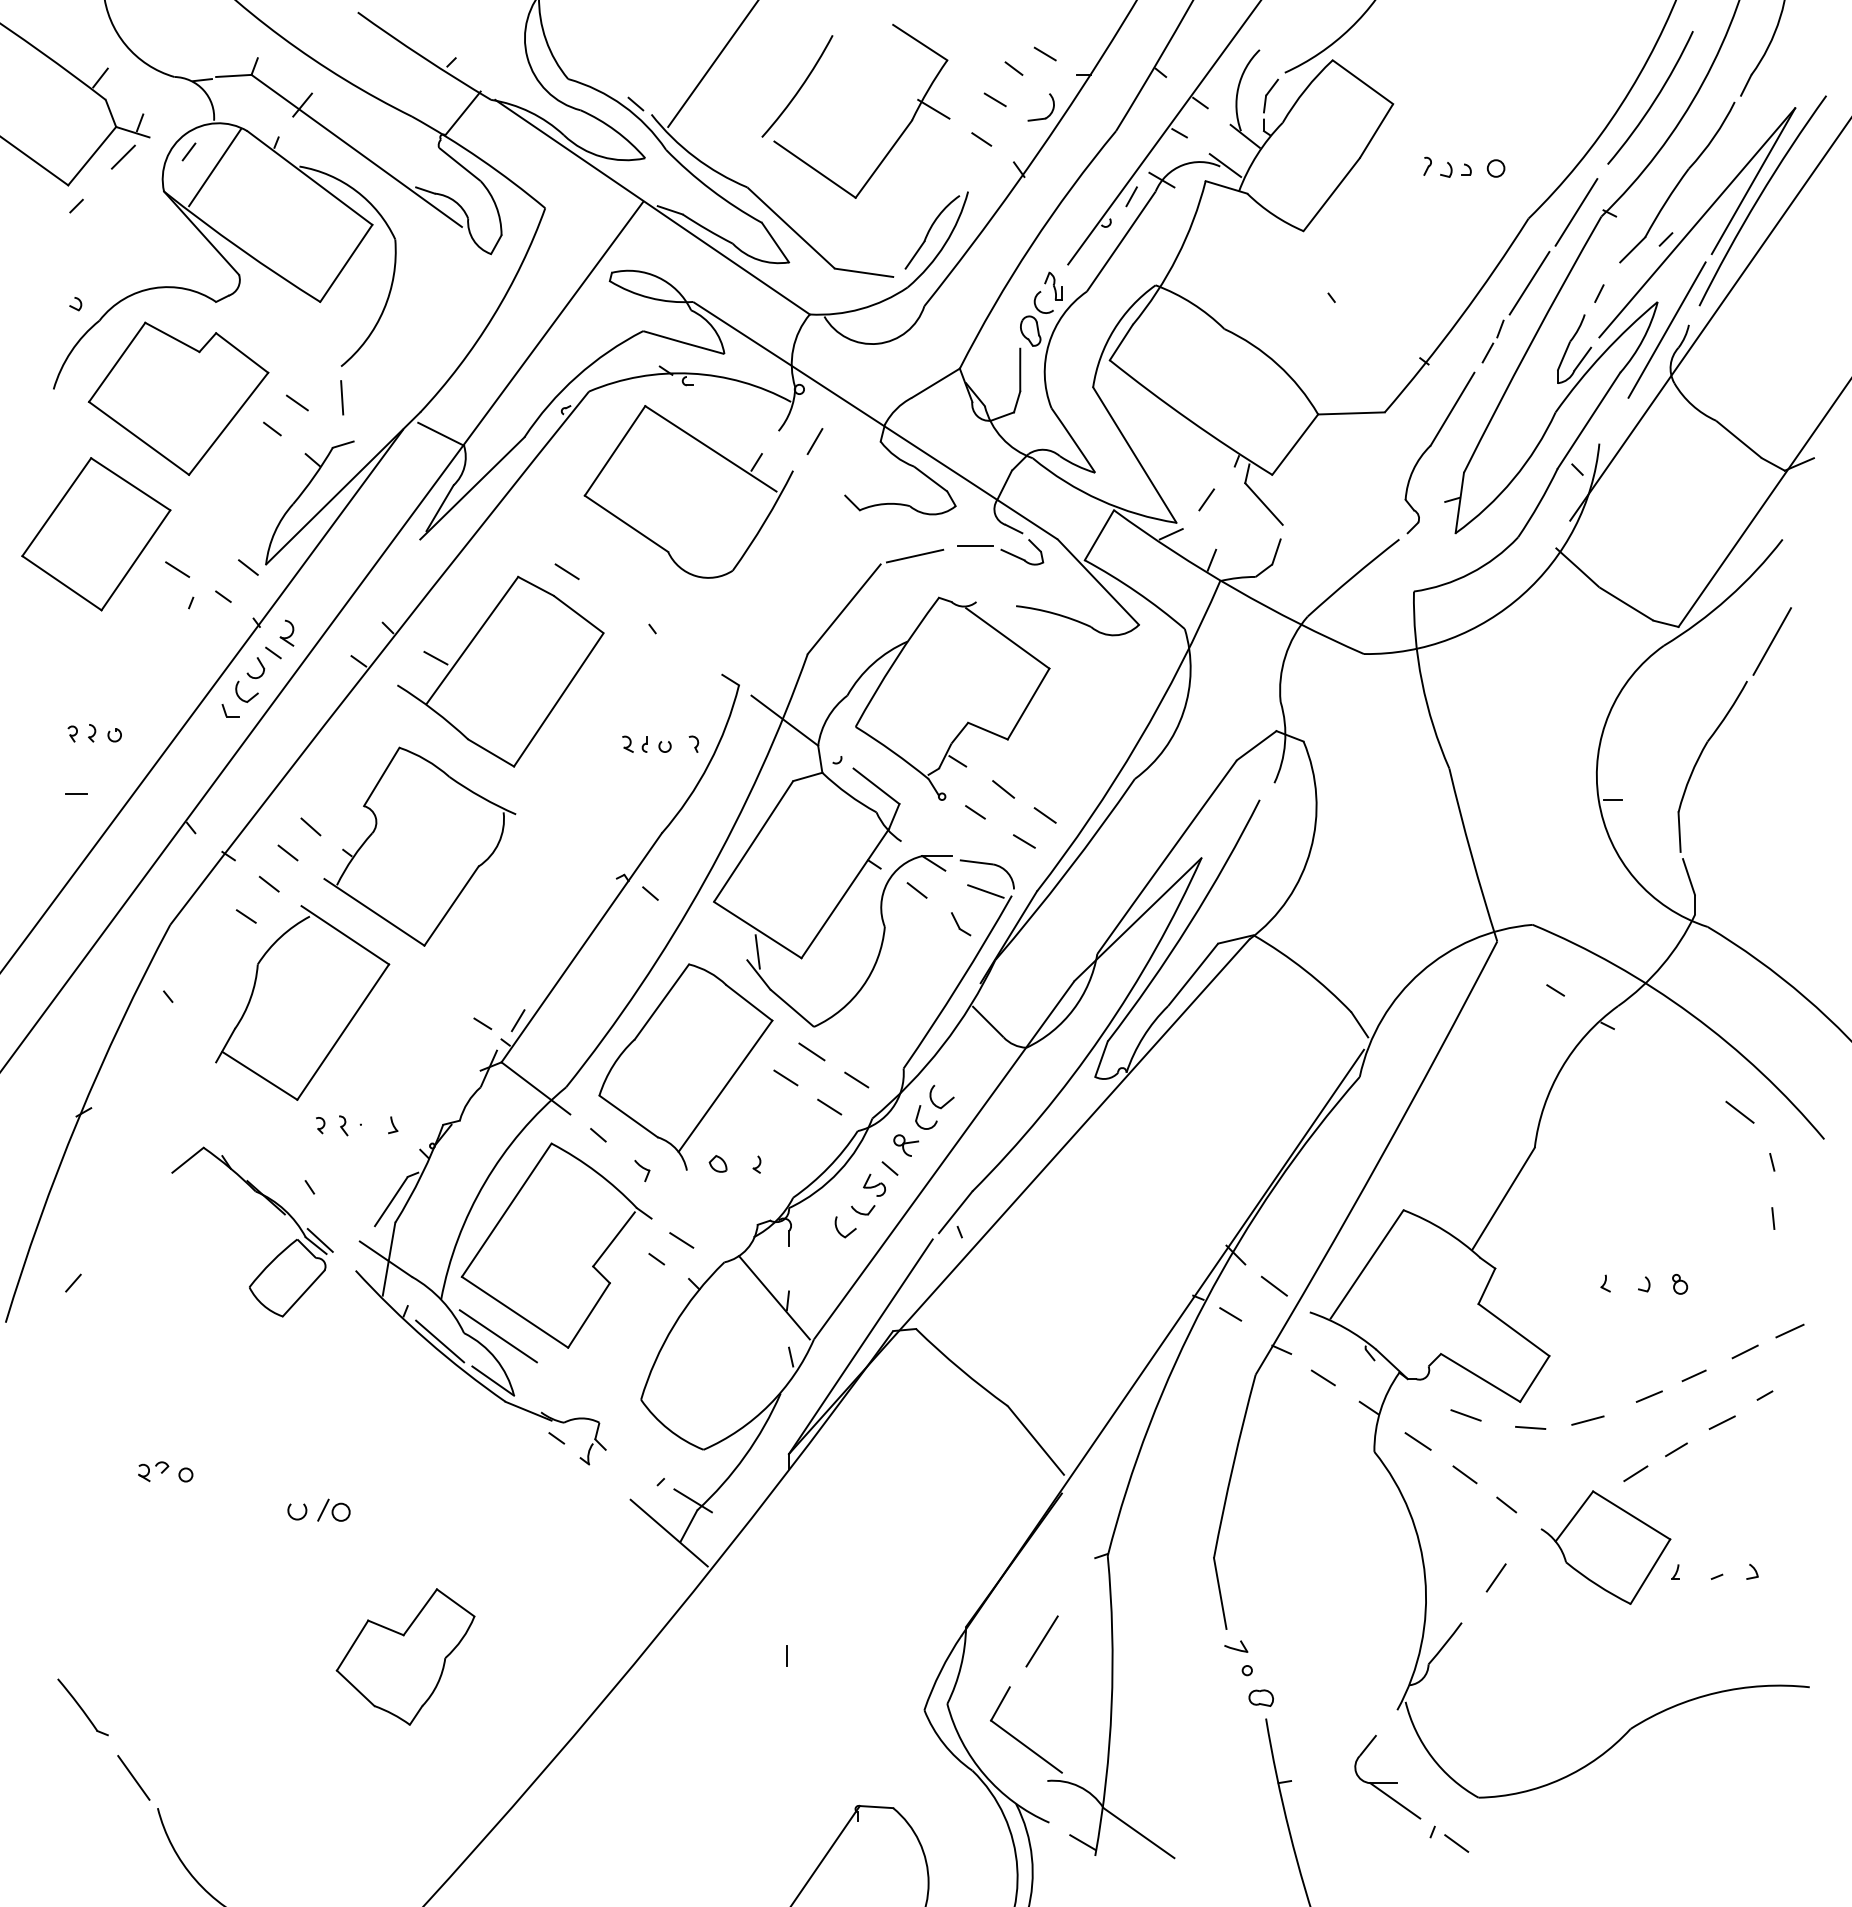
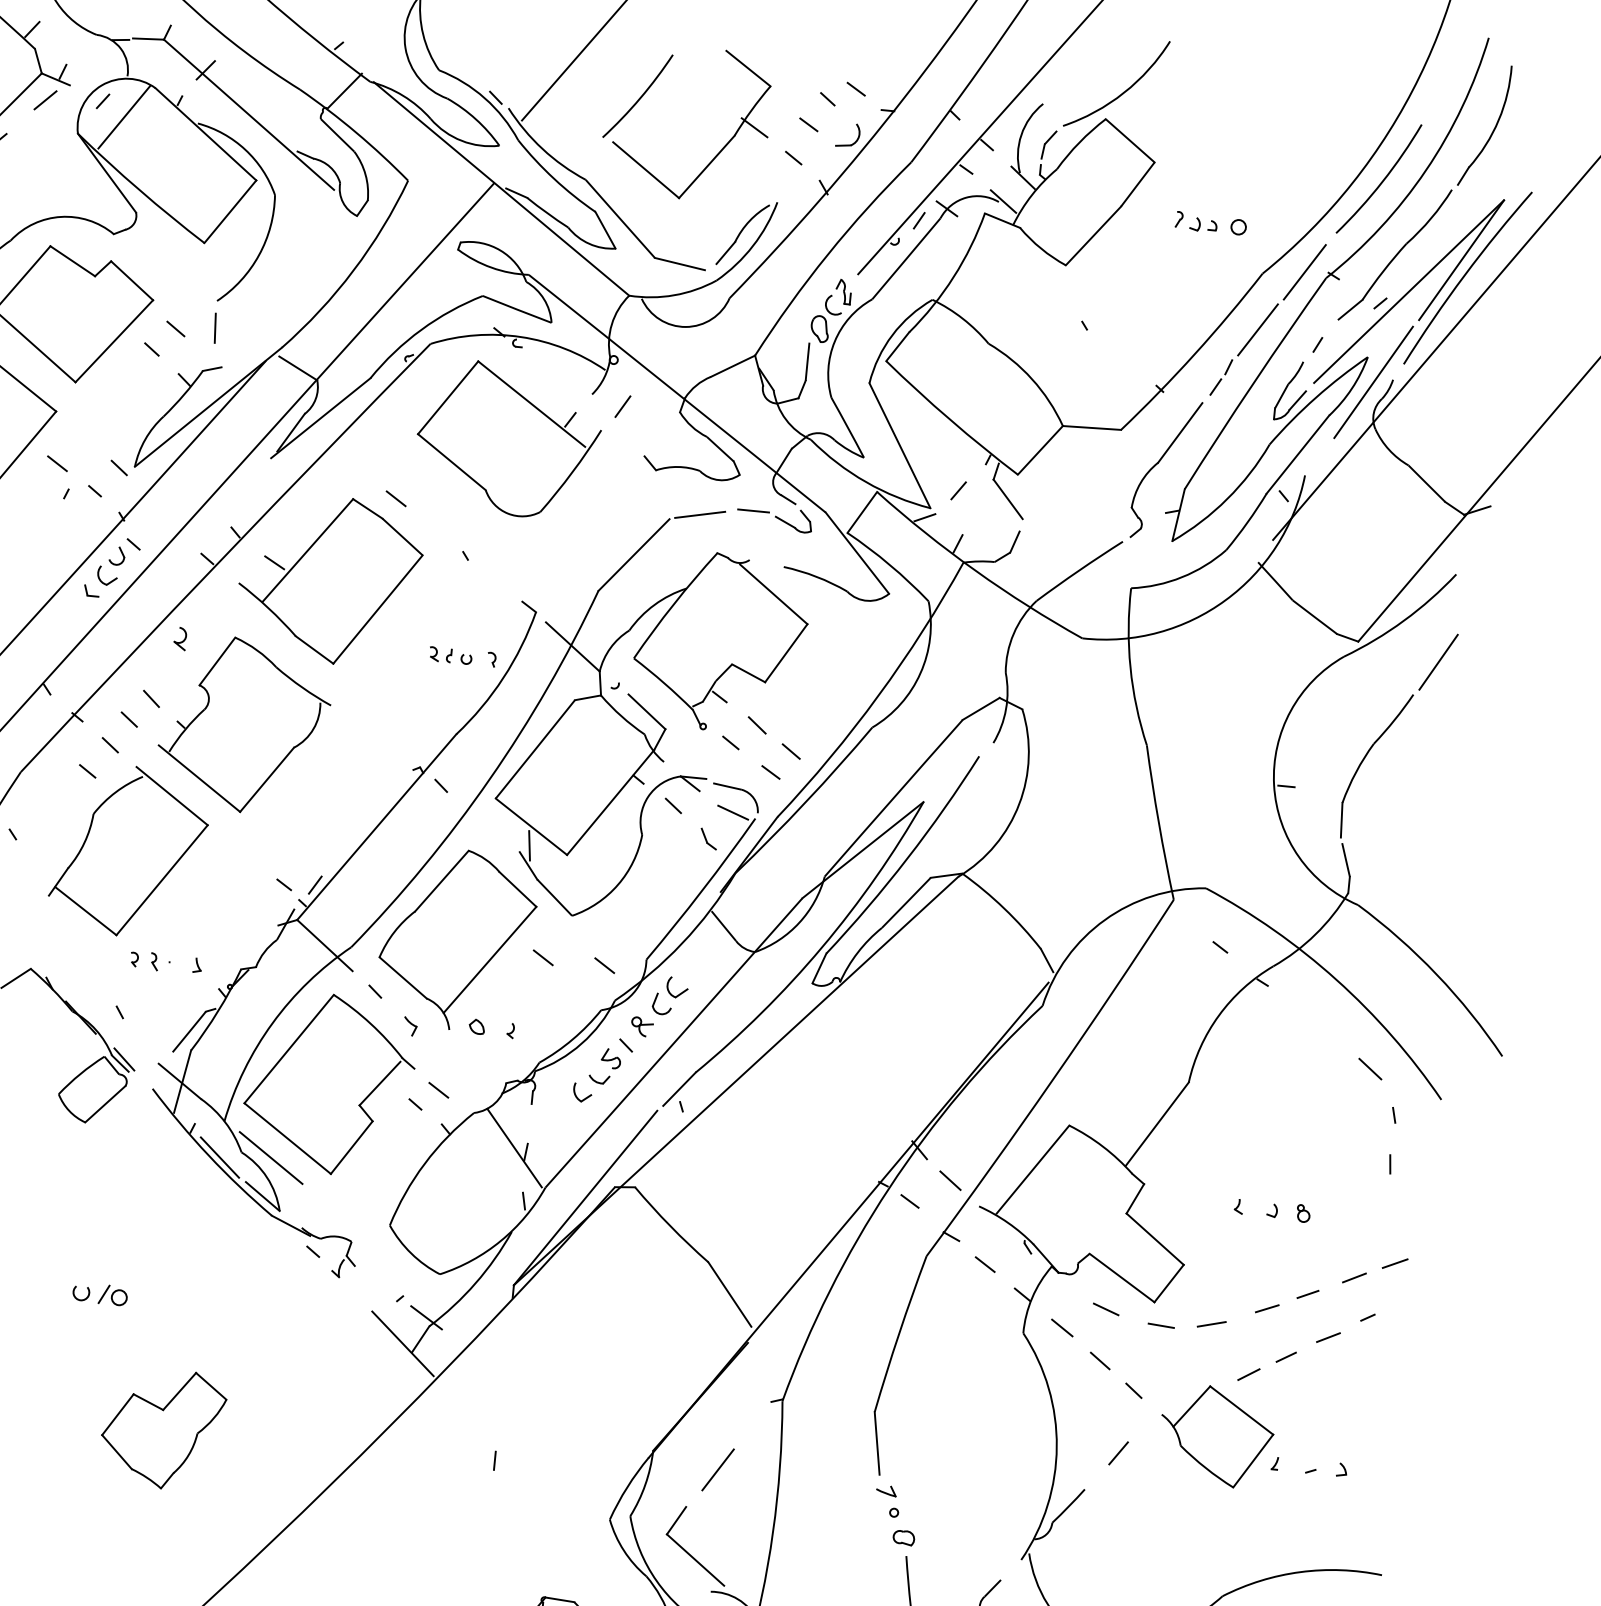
part: (286, 632) -> (179, 638), moved
line: (811, 1051) -> (567, 936), removed
line: (829, 1106) -> (578, 986), removed

